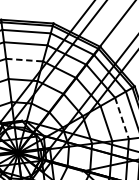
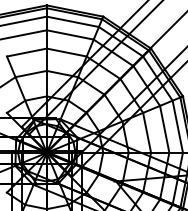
line: (25, 60) -> (67, 52), dashed -> solid
line: (121, 118) -> (164, 129), dashed -> solid

